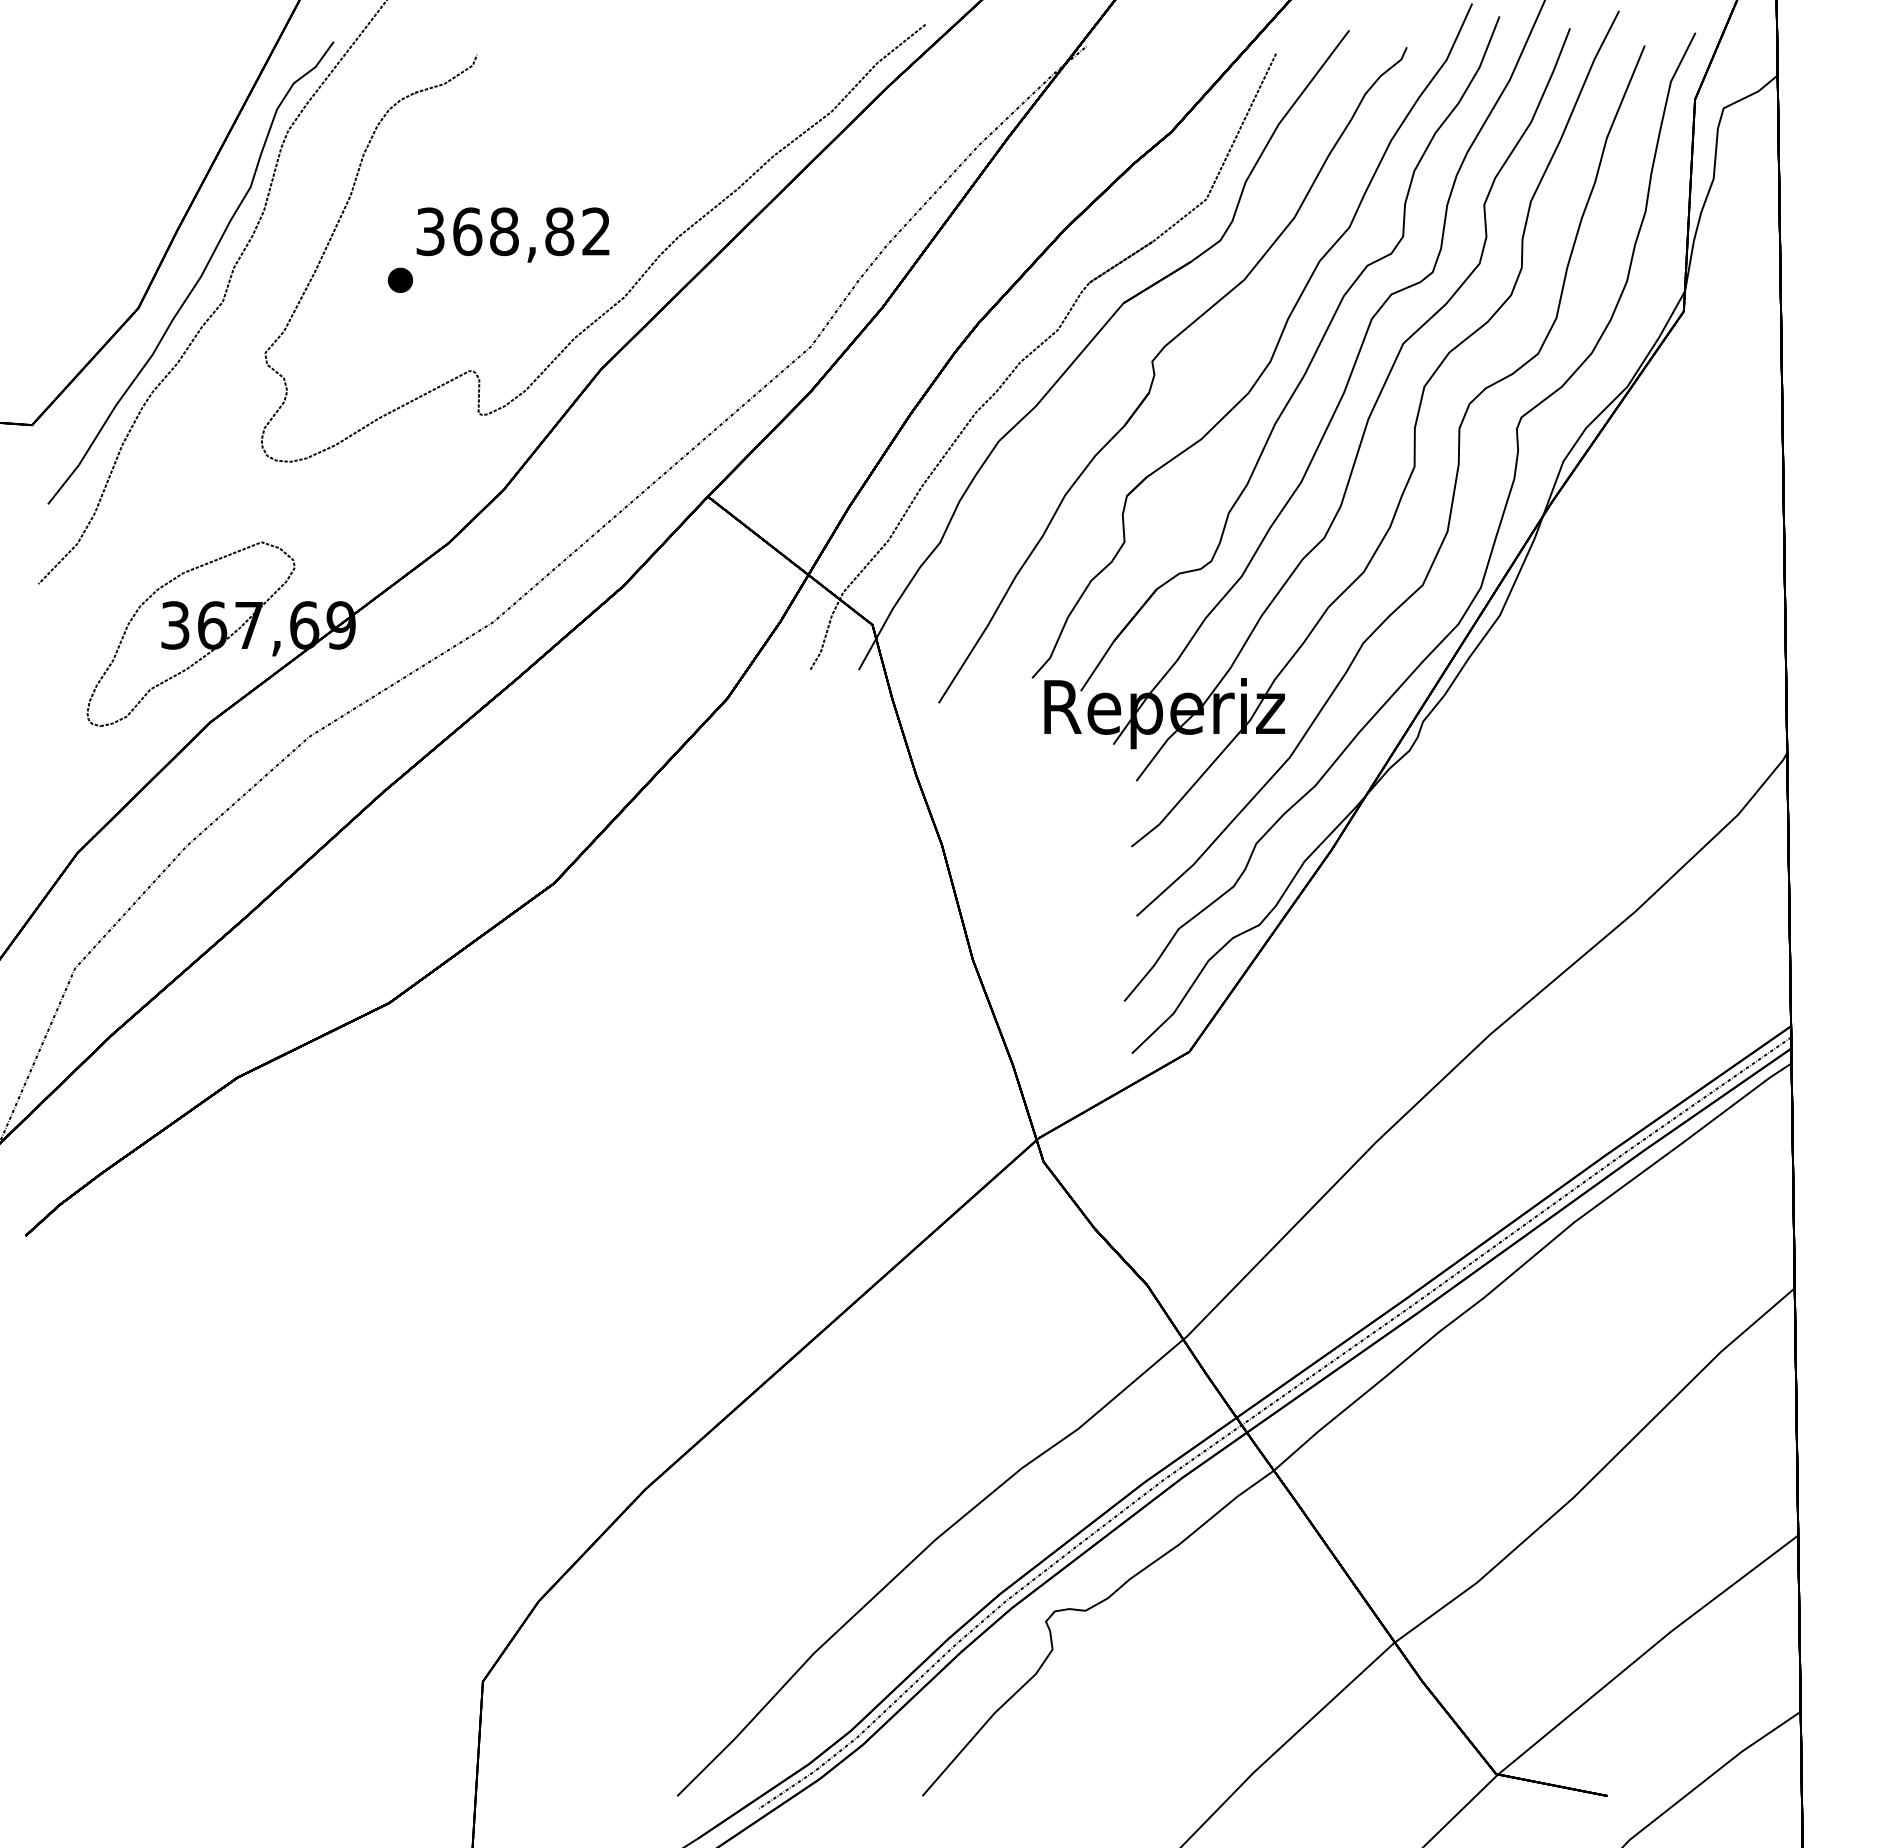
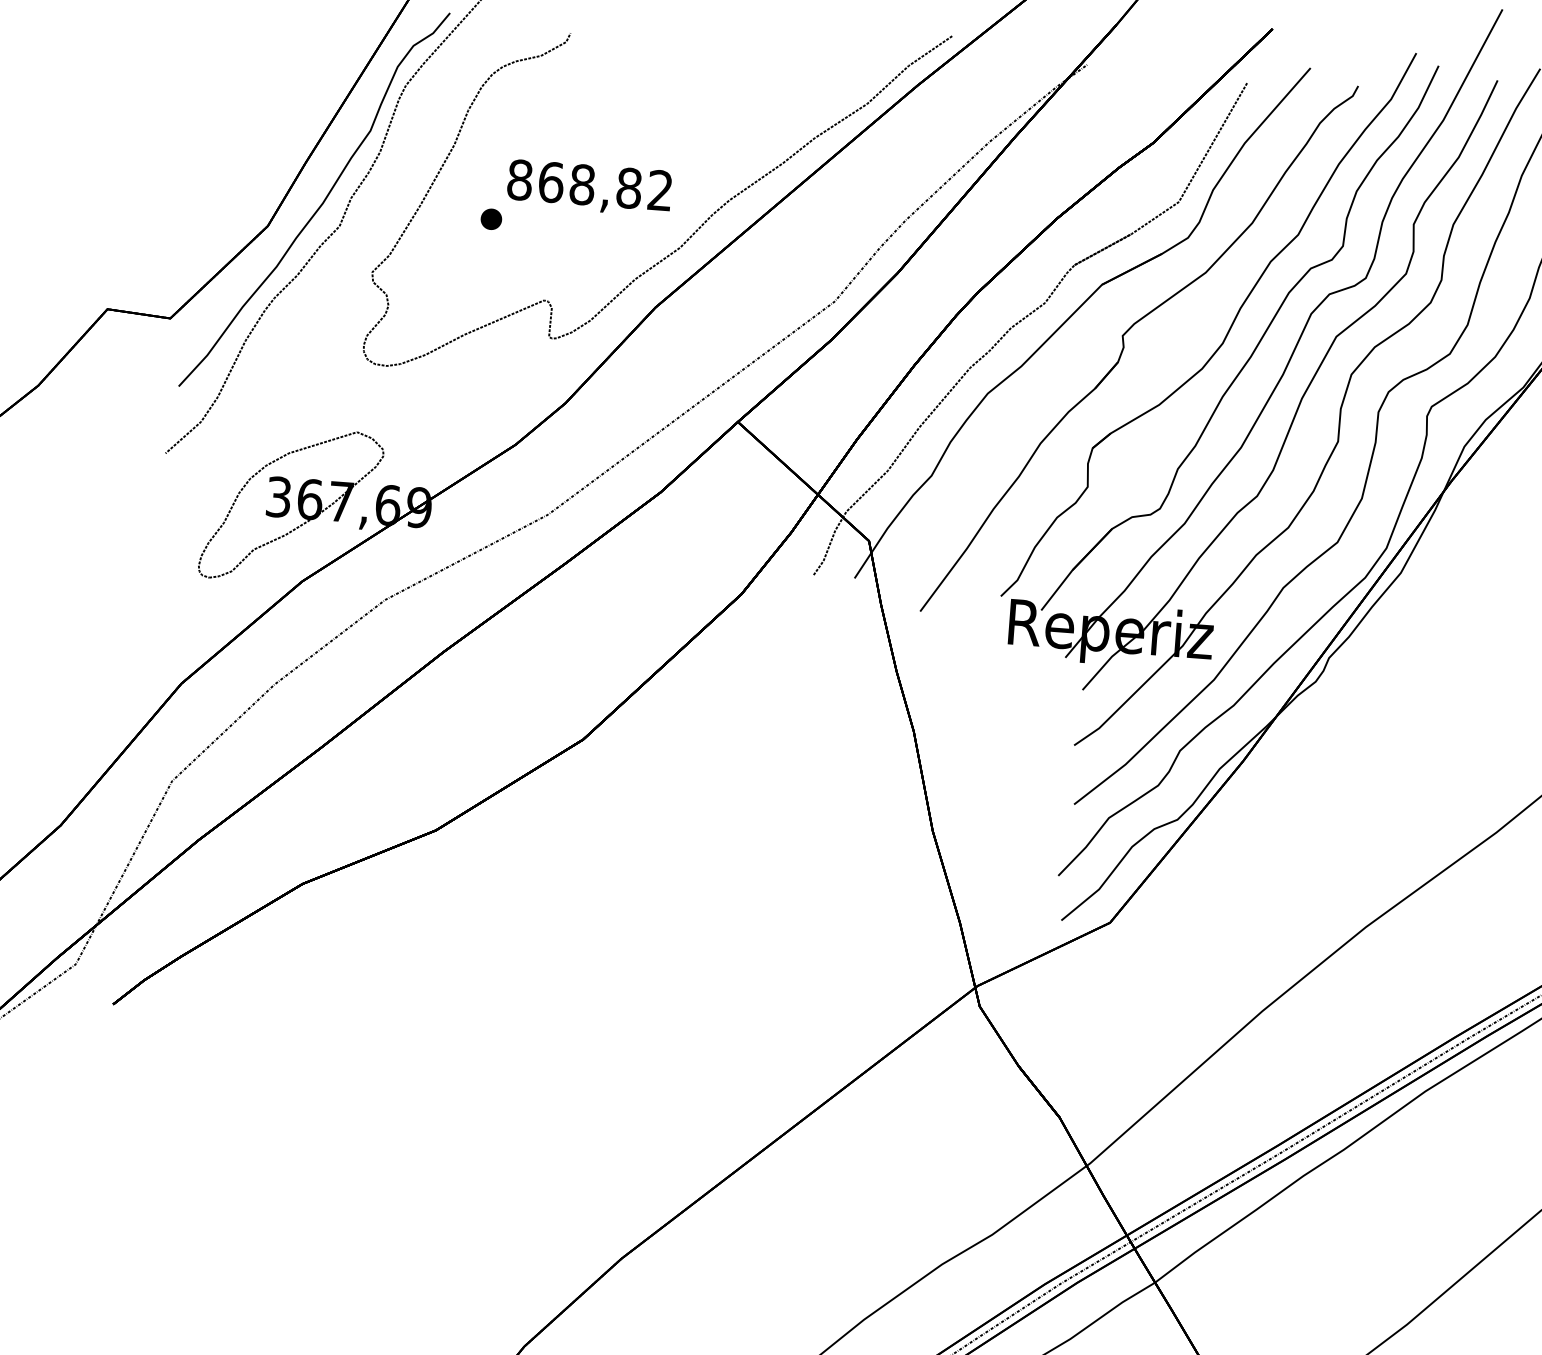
text: (430, 231) -> (519, 179), 368,82 -> 868,82

